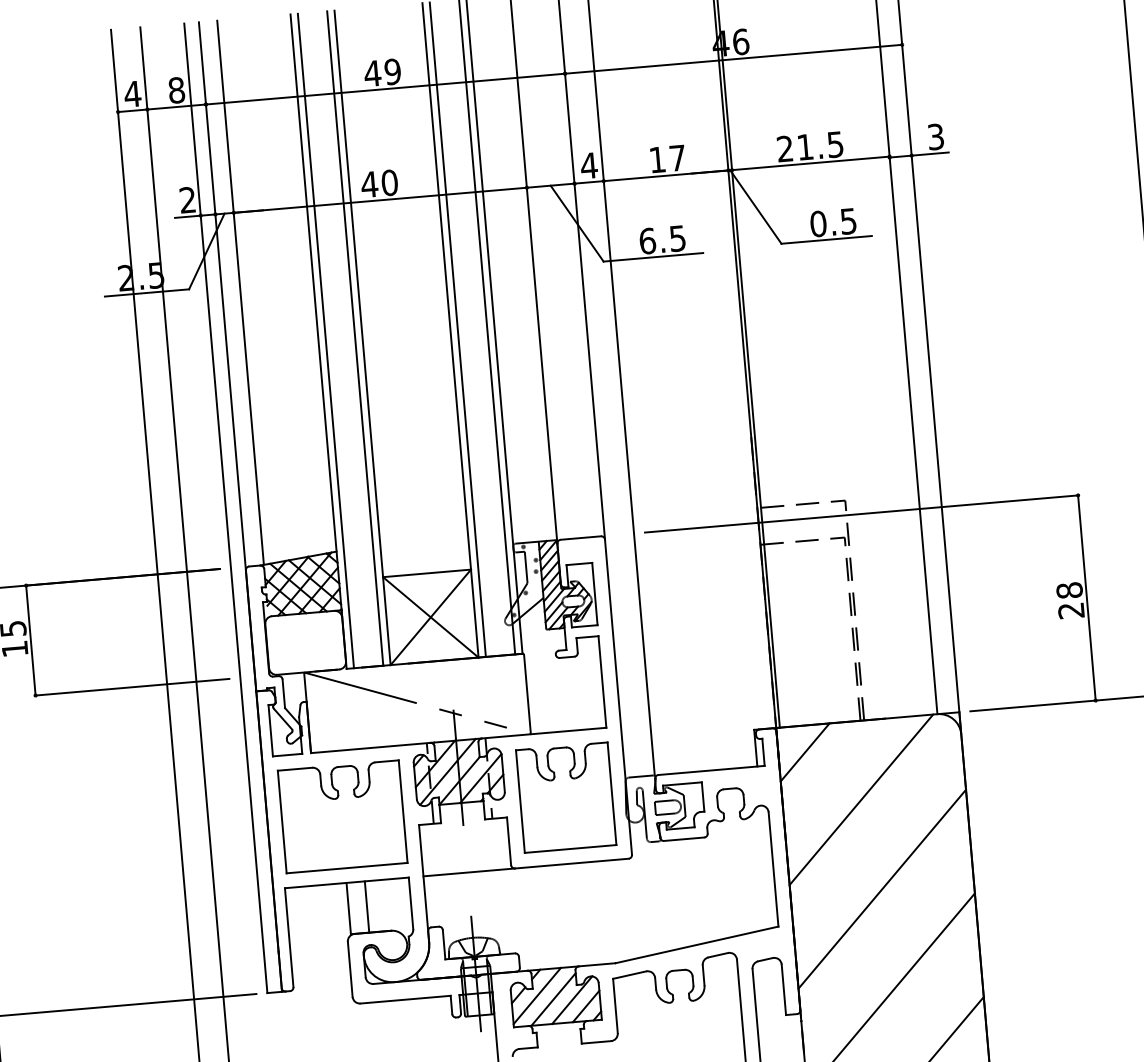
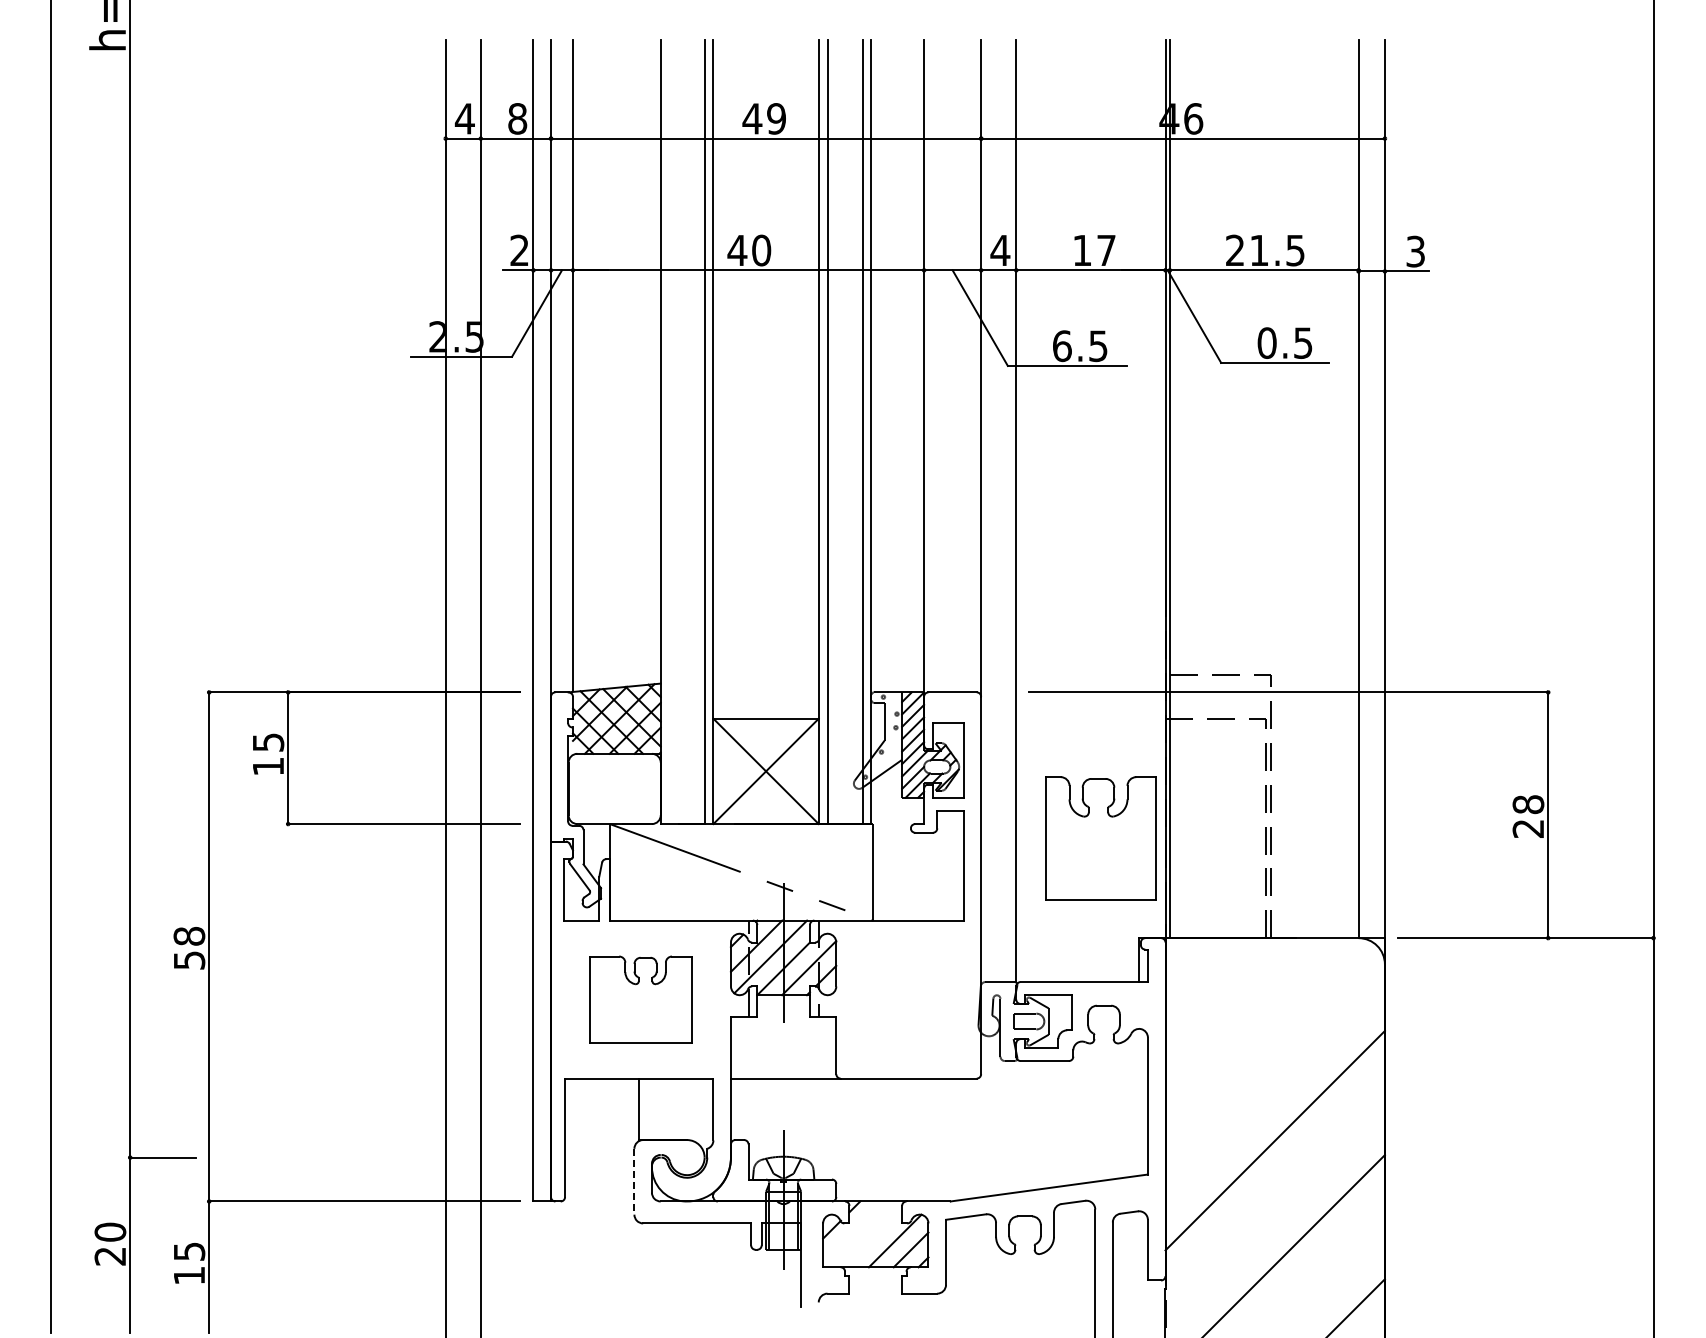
line: (325, 341) -> (669, 432), removed
line: (805, 752) -> (1197, 970), removed
part: (566, 797) -> (1100, 838), moved
line: (861, 800) -> (1259, 1032), removed
part: (342, 816) -> (640, 999), size x0.7
line: (366, 907) -> (660, 1109), removed
line: (350, 969) -> (634, 1181), solid -> dashed
line: (537, 995) -> (854, 1232), removed
line: (553, 999) -> (873, 1238), removed

